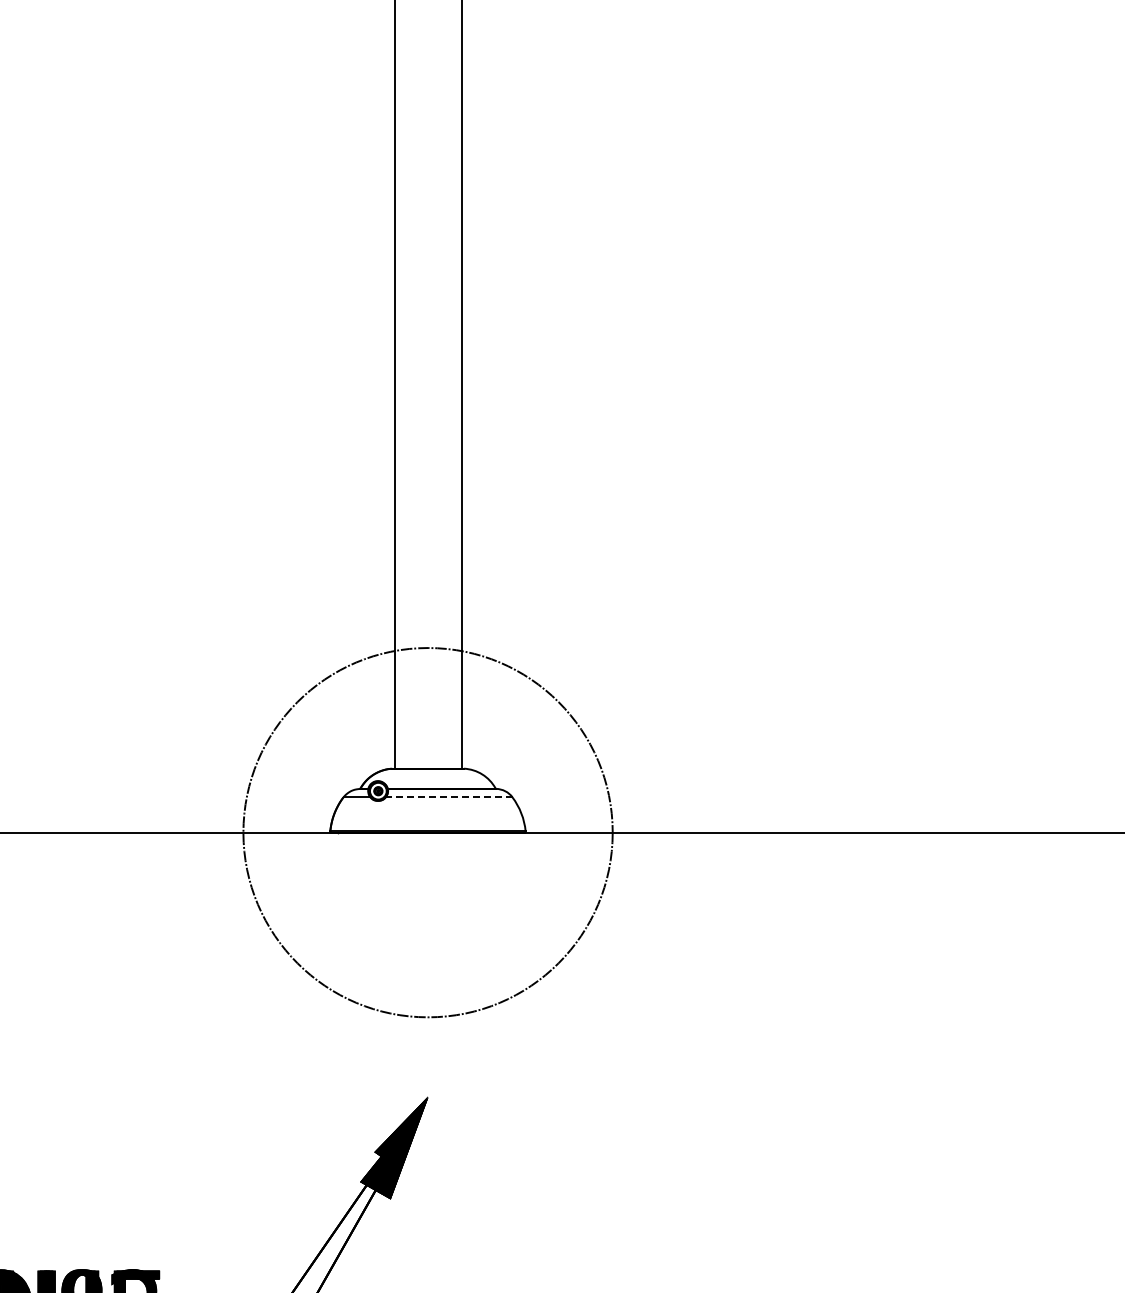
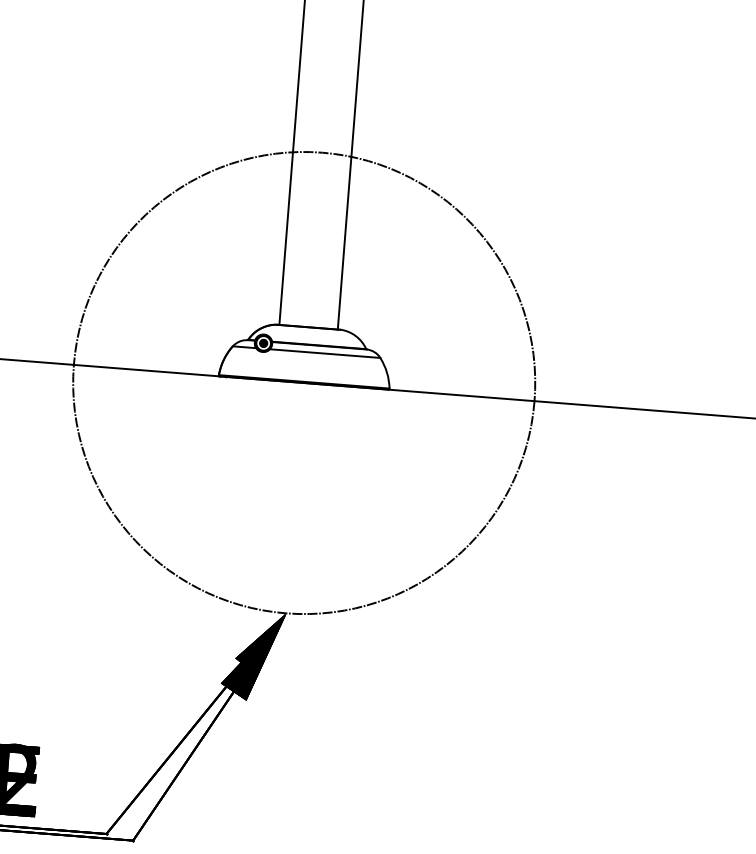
line: (448, 797) -> (324, 353), dashed -> solid
circle: (427, 832) -> (303, 382), size x1.43

